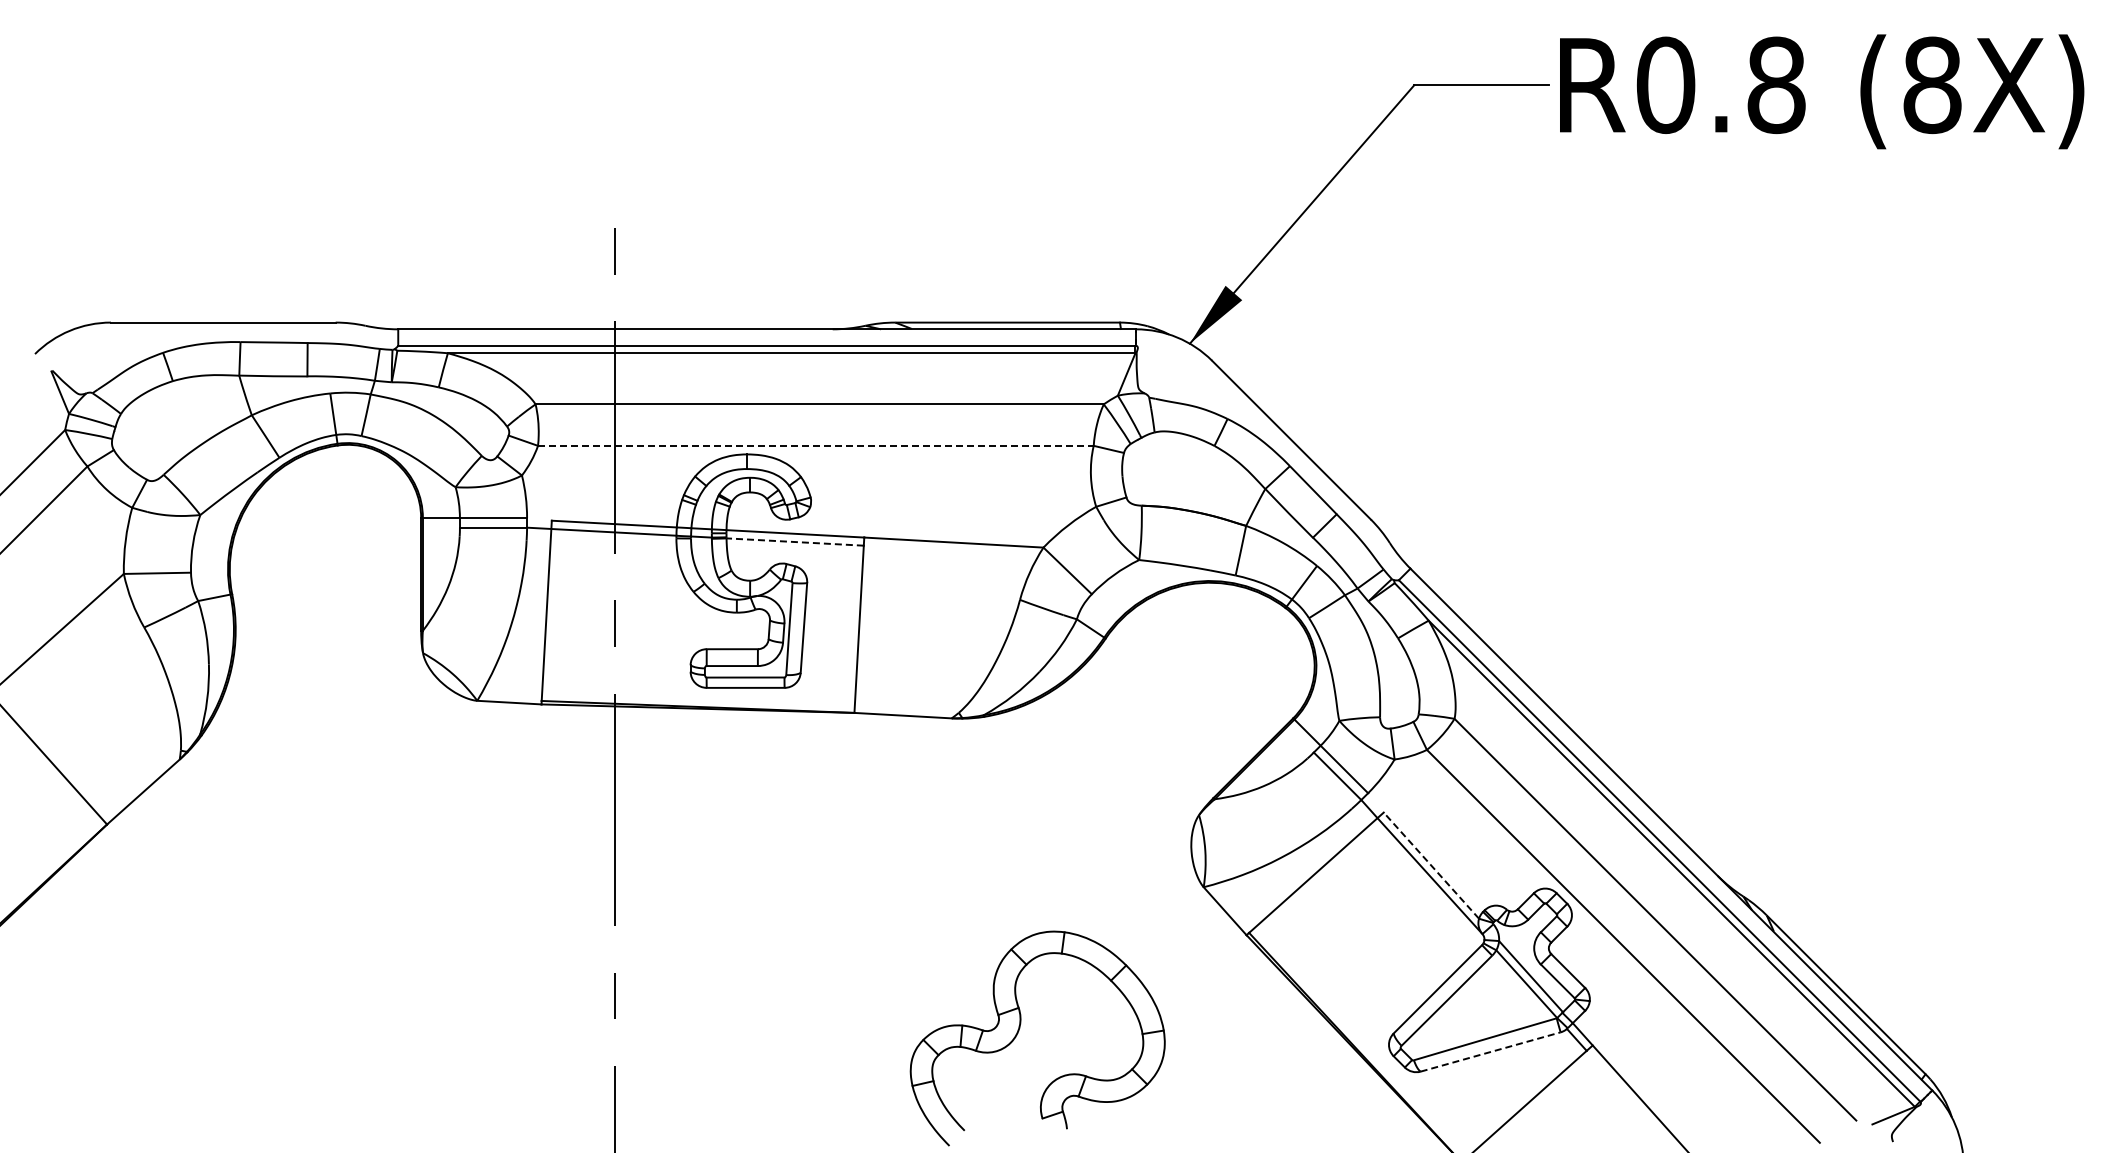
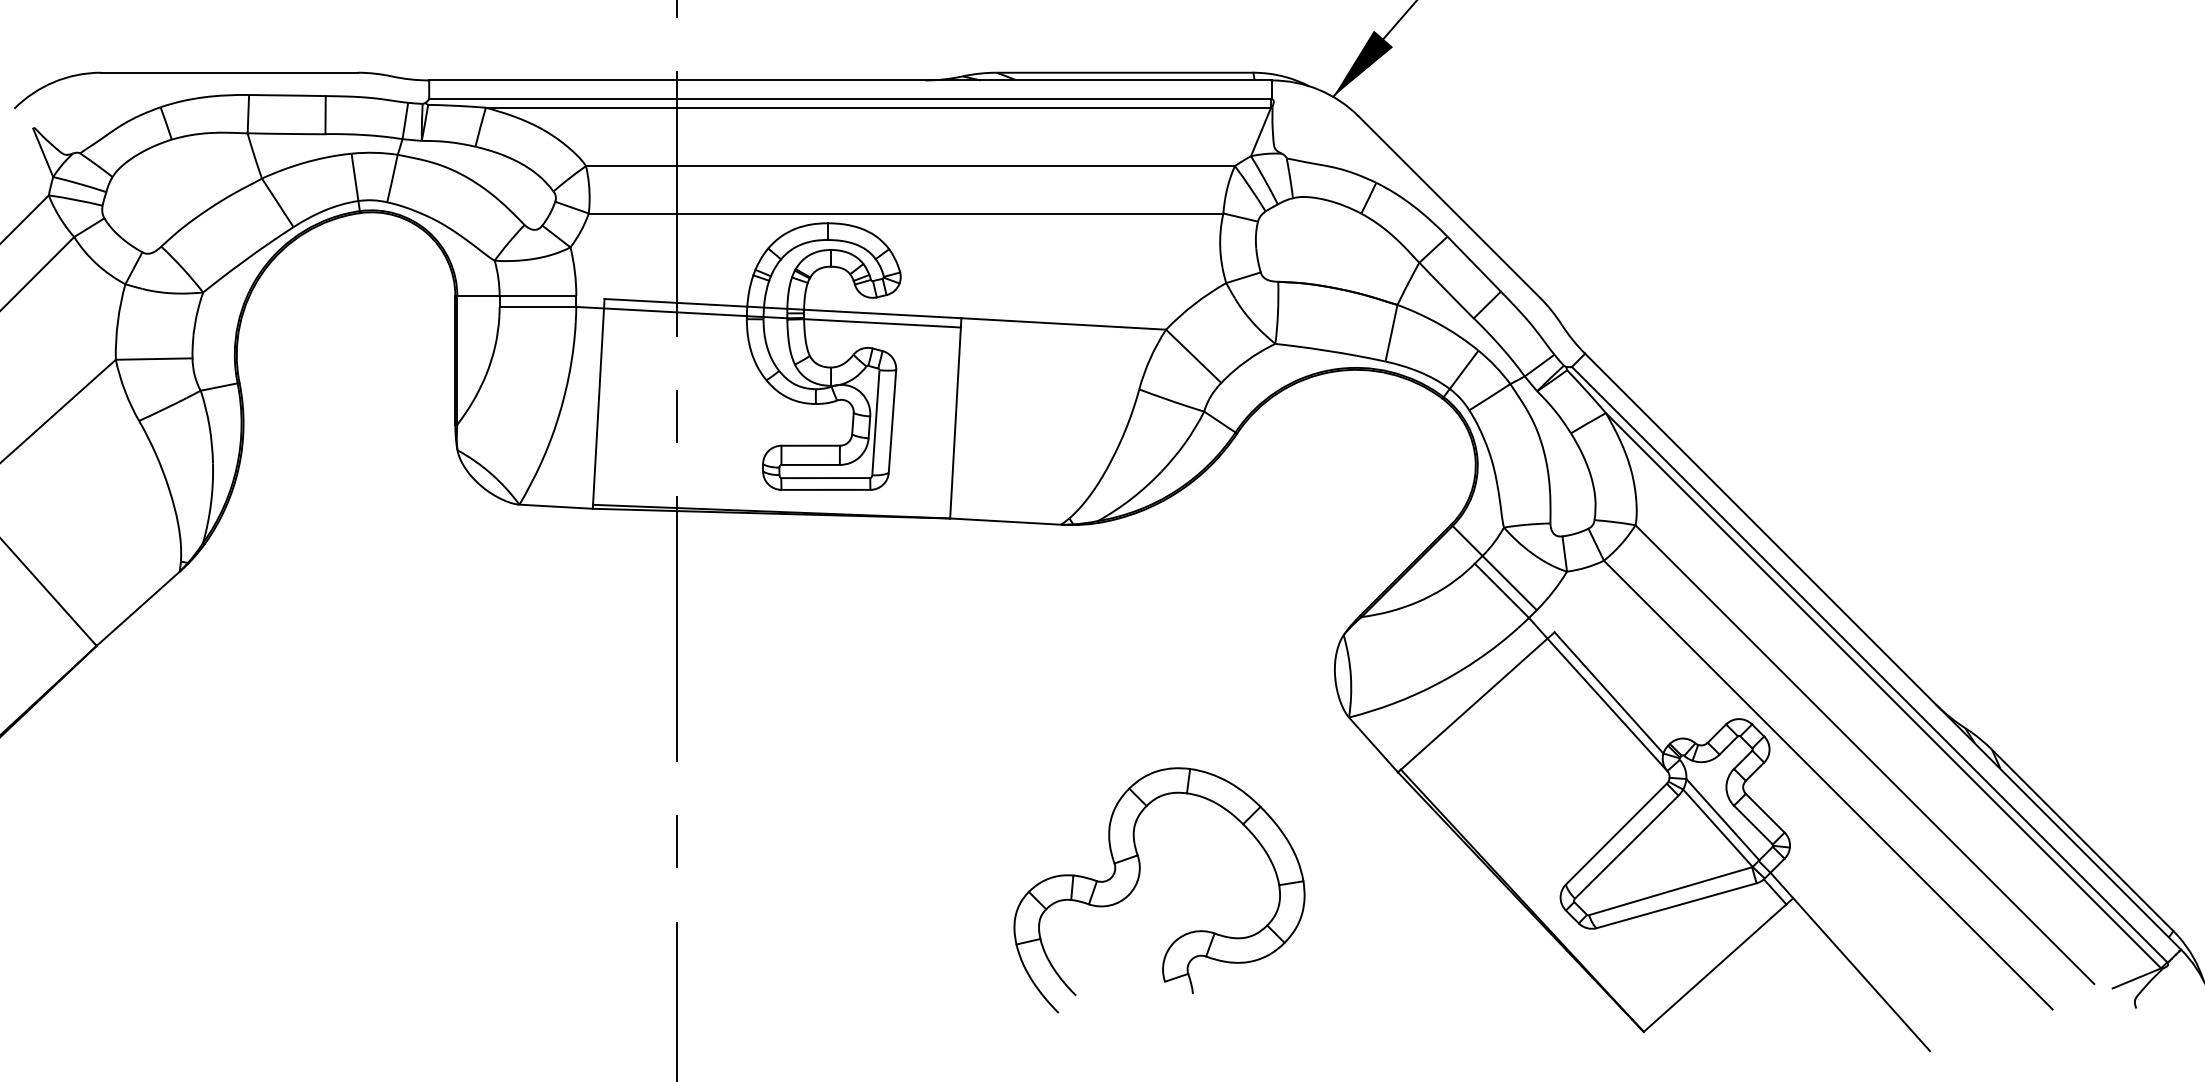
line: (815, 445) -> (905, 213), dashed -> solid
line: (795, 542) -> (882, 323), dashed -> solid
line: (1431, 865) -> (1609, 692), dashed -> solid
line: (1490, 1052) -> (1676, 906), dashed -> solid

